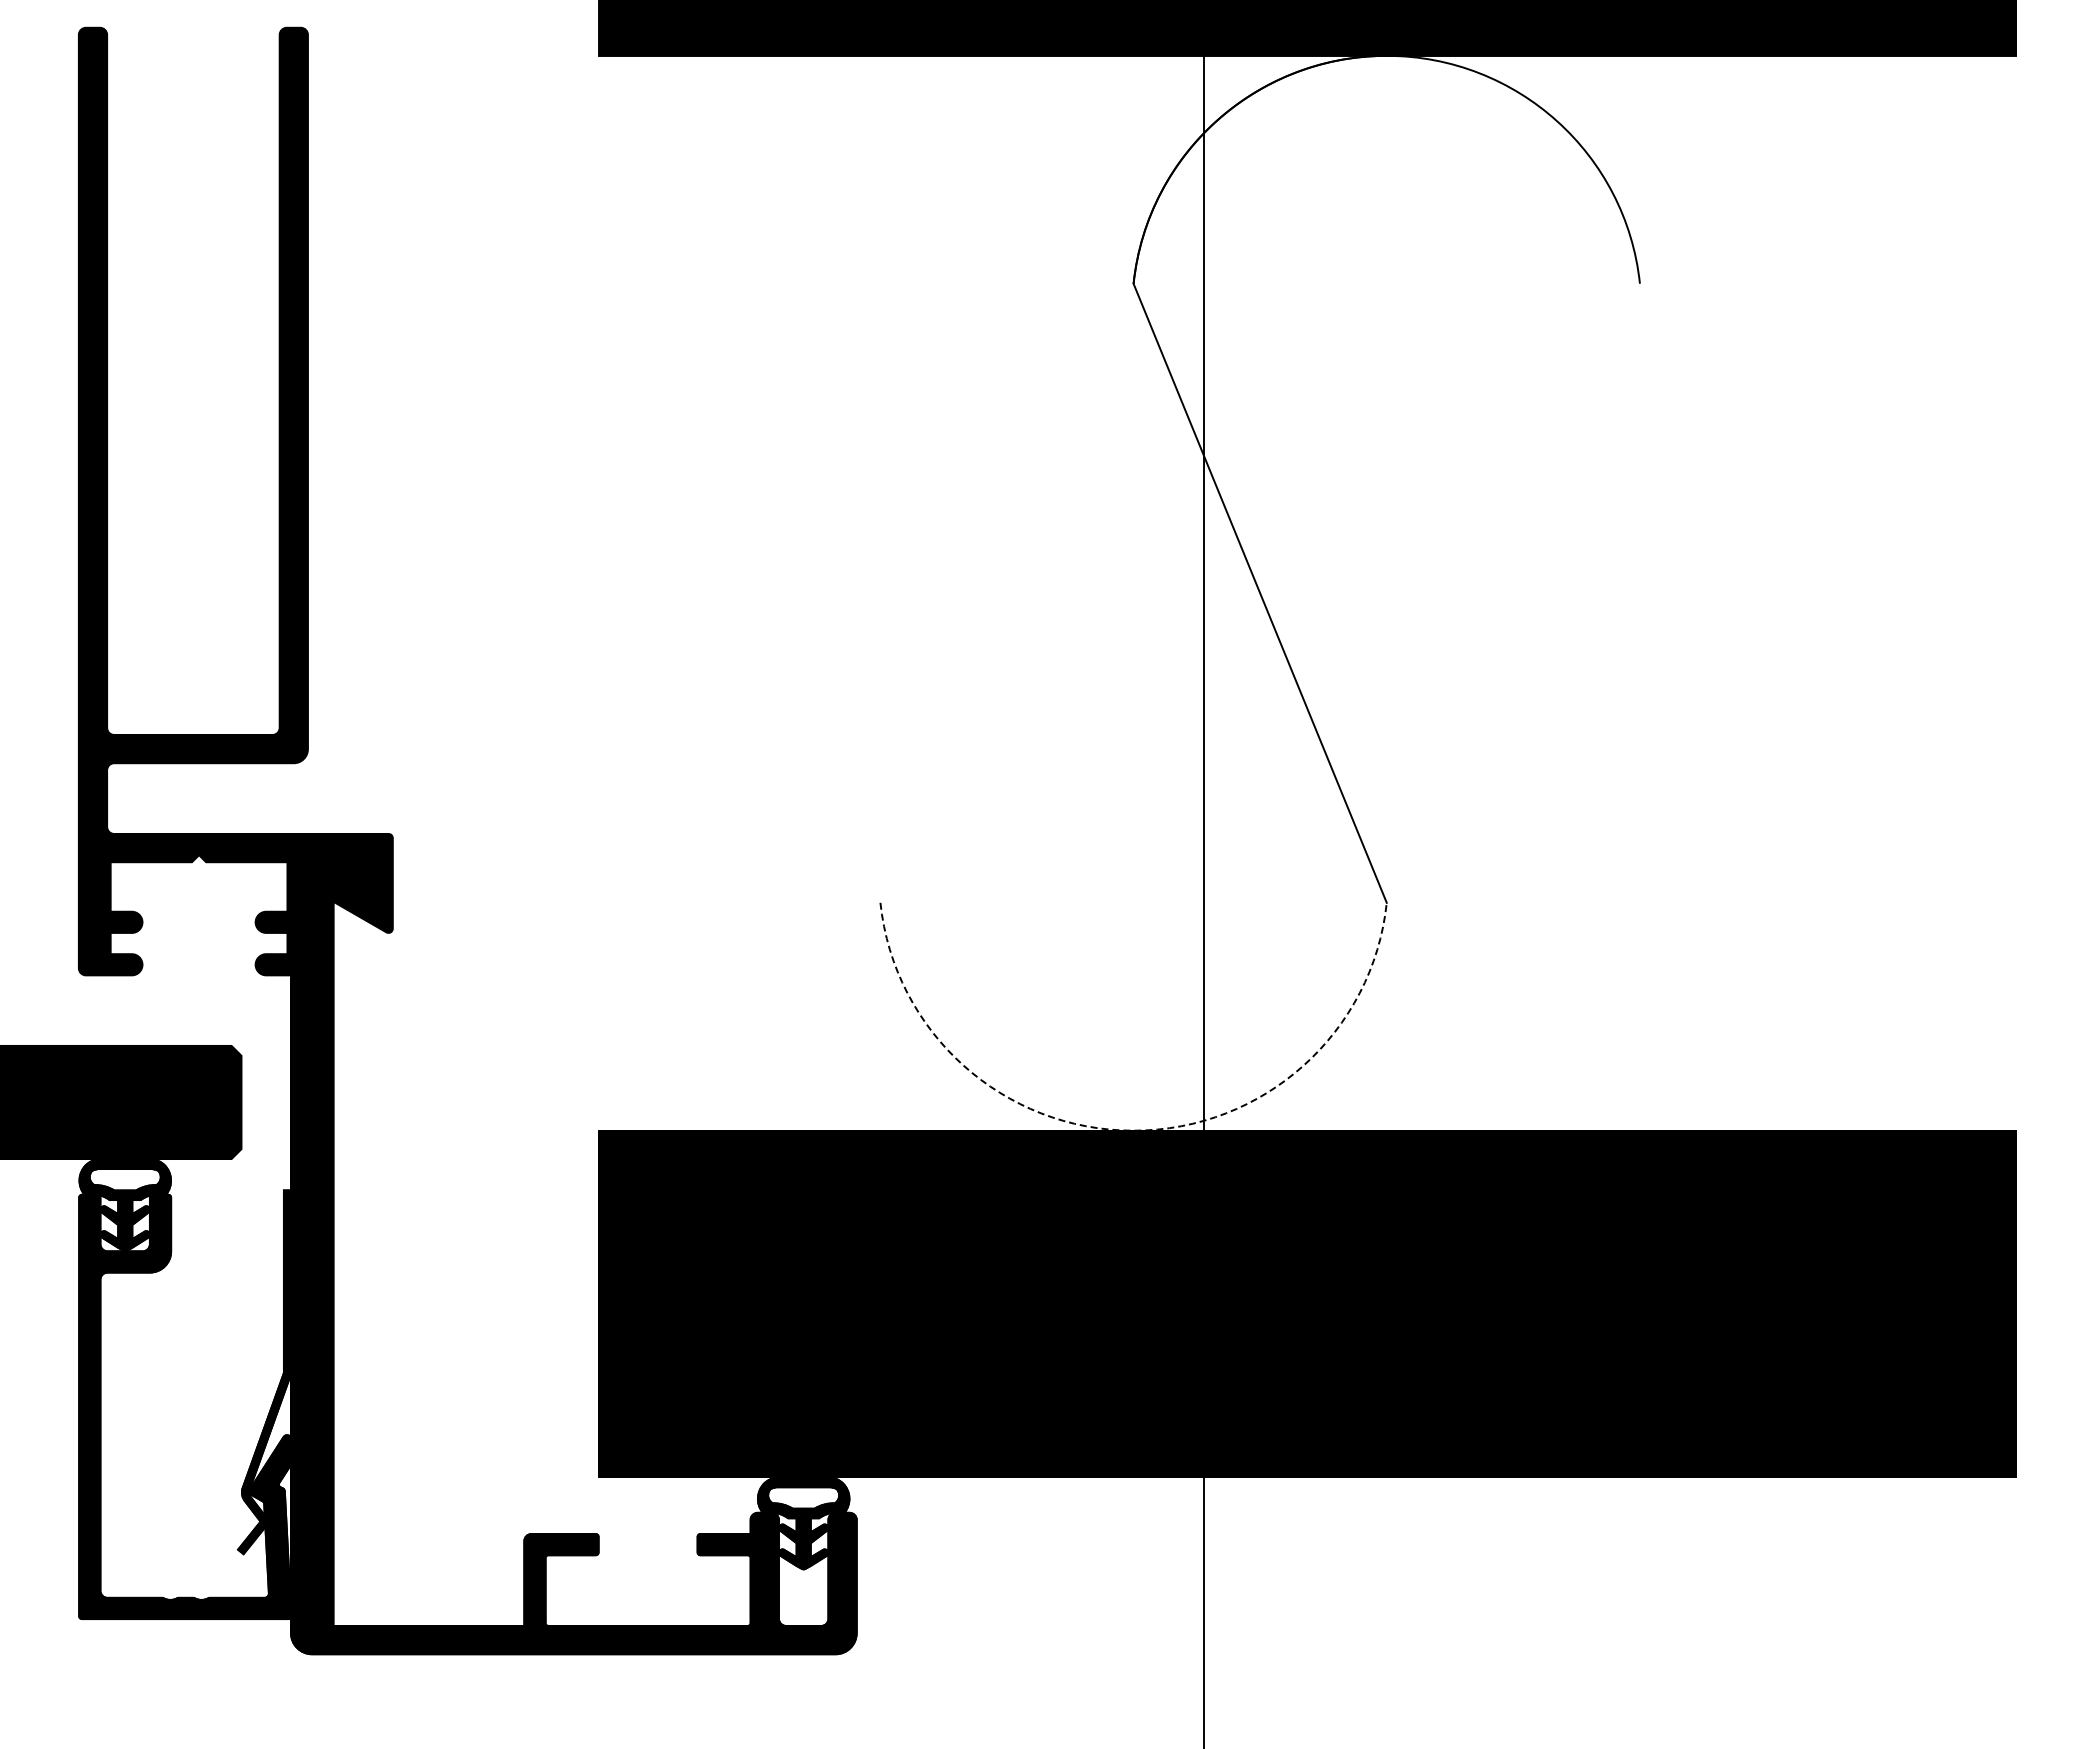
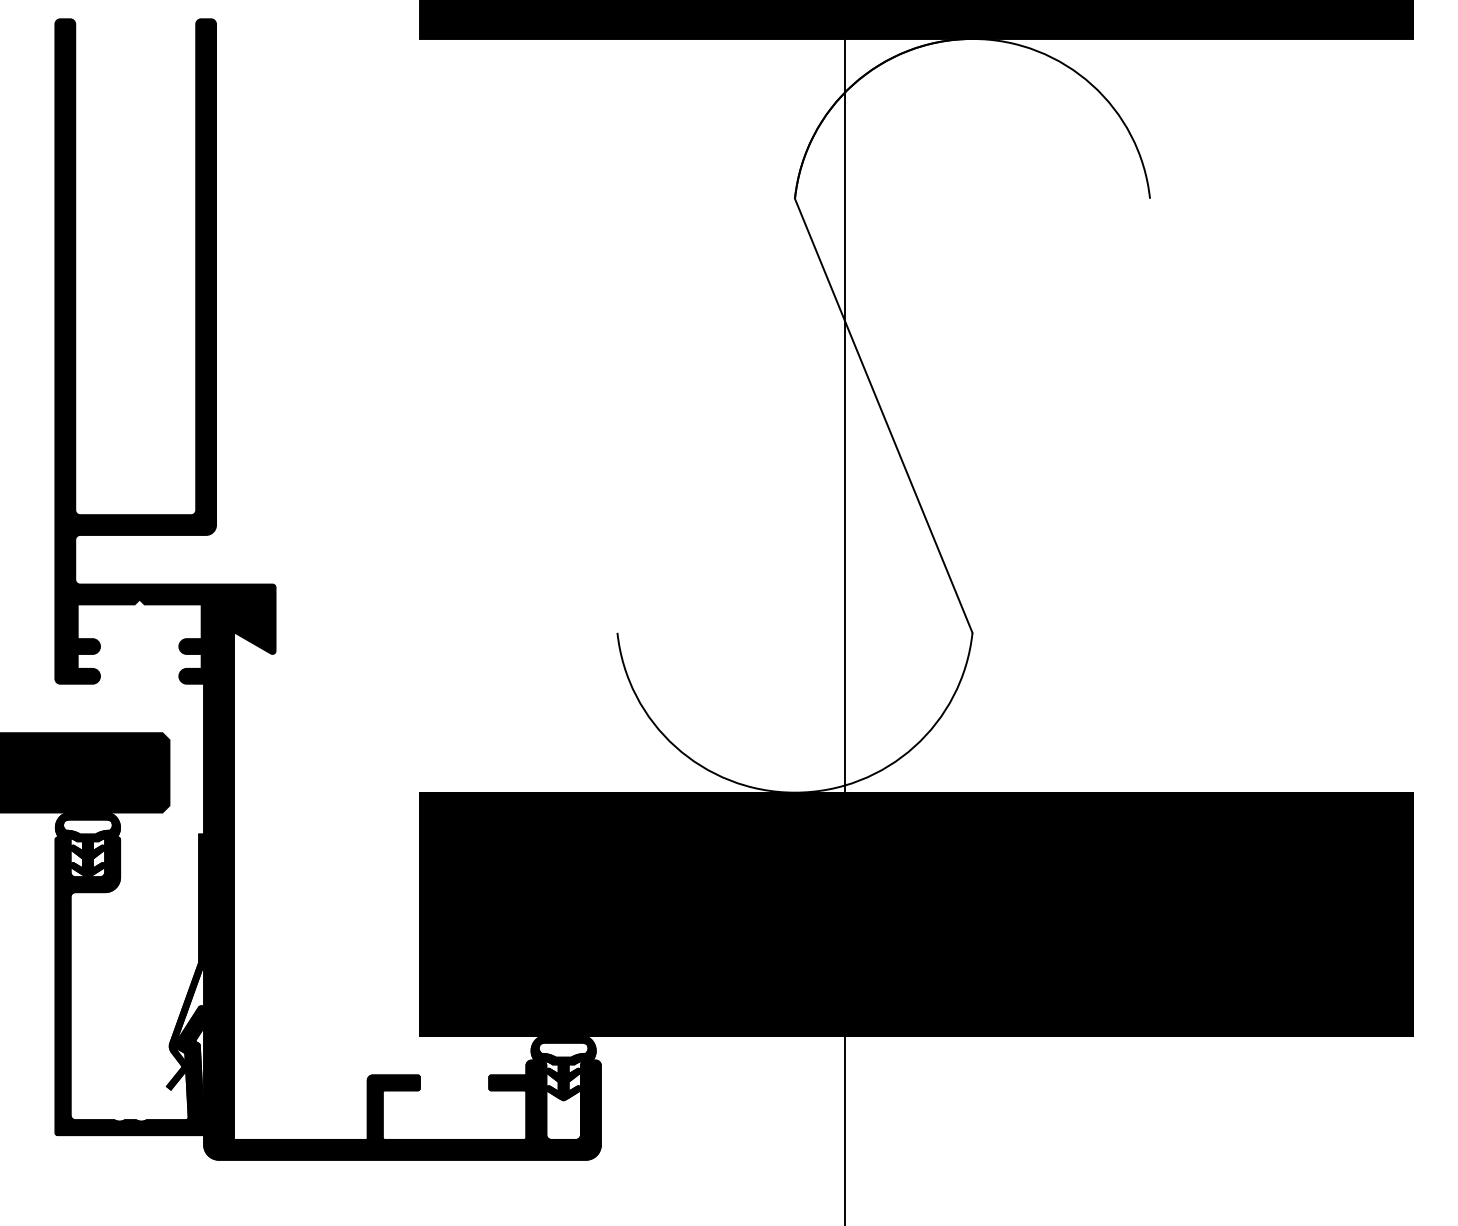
arc: (1133, 1130) -> (794, 792), dashed -> solid

